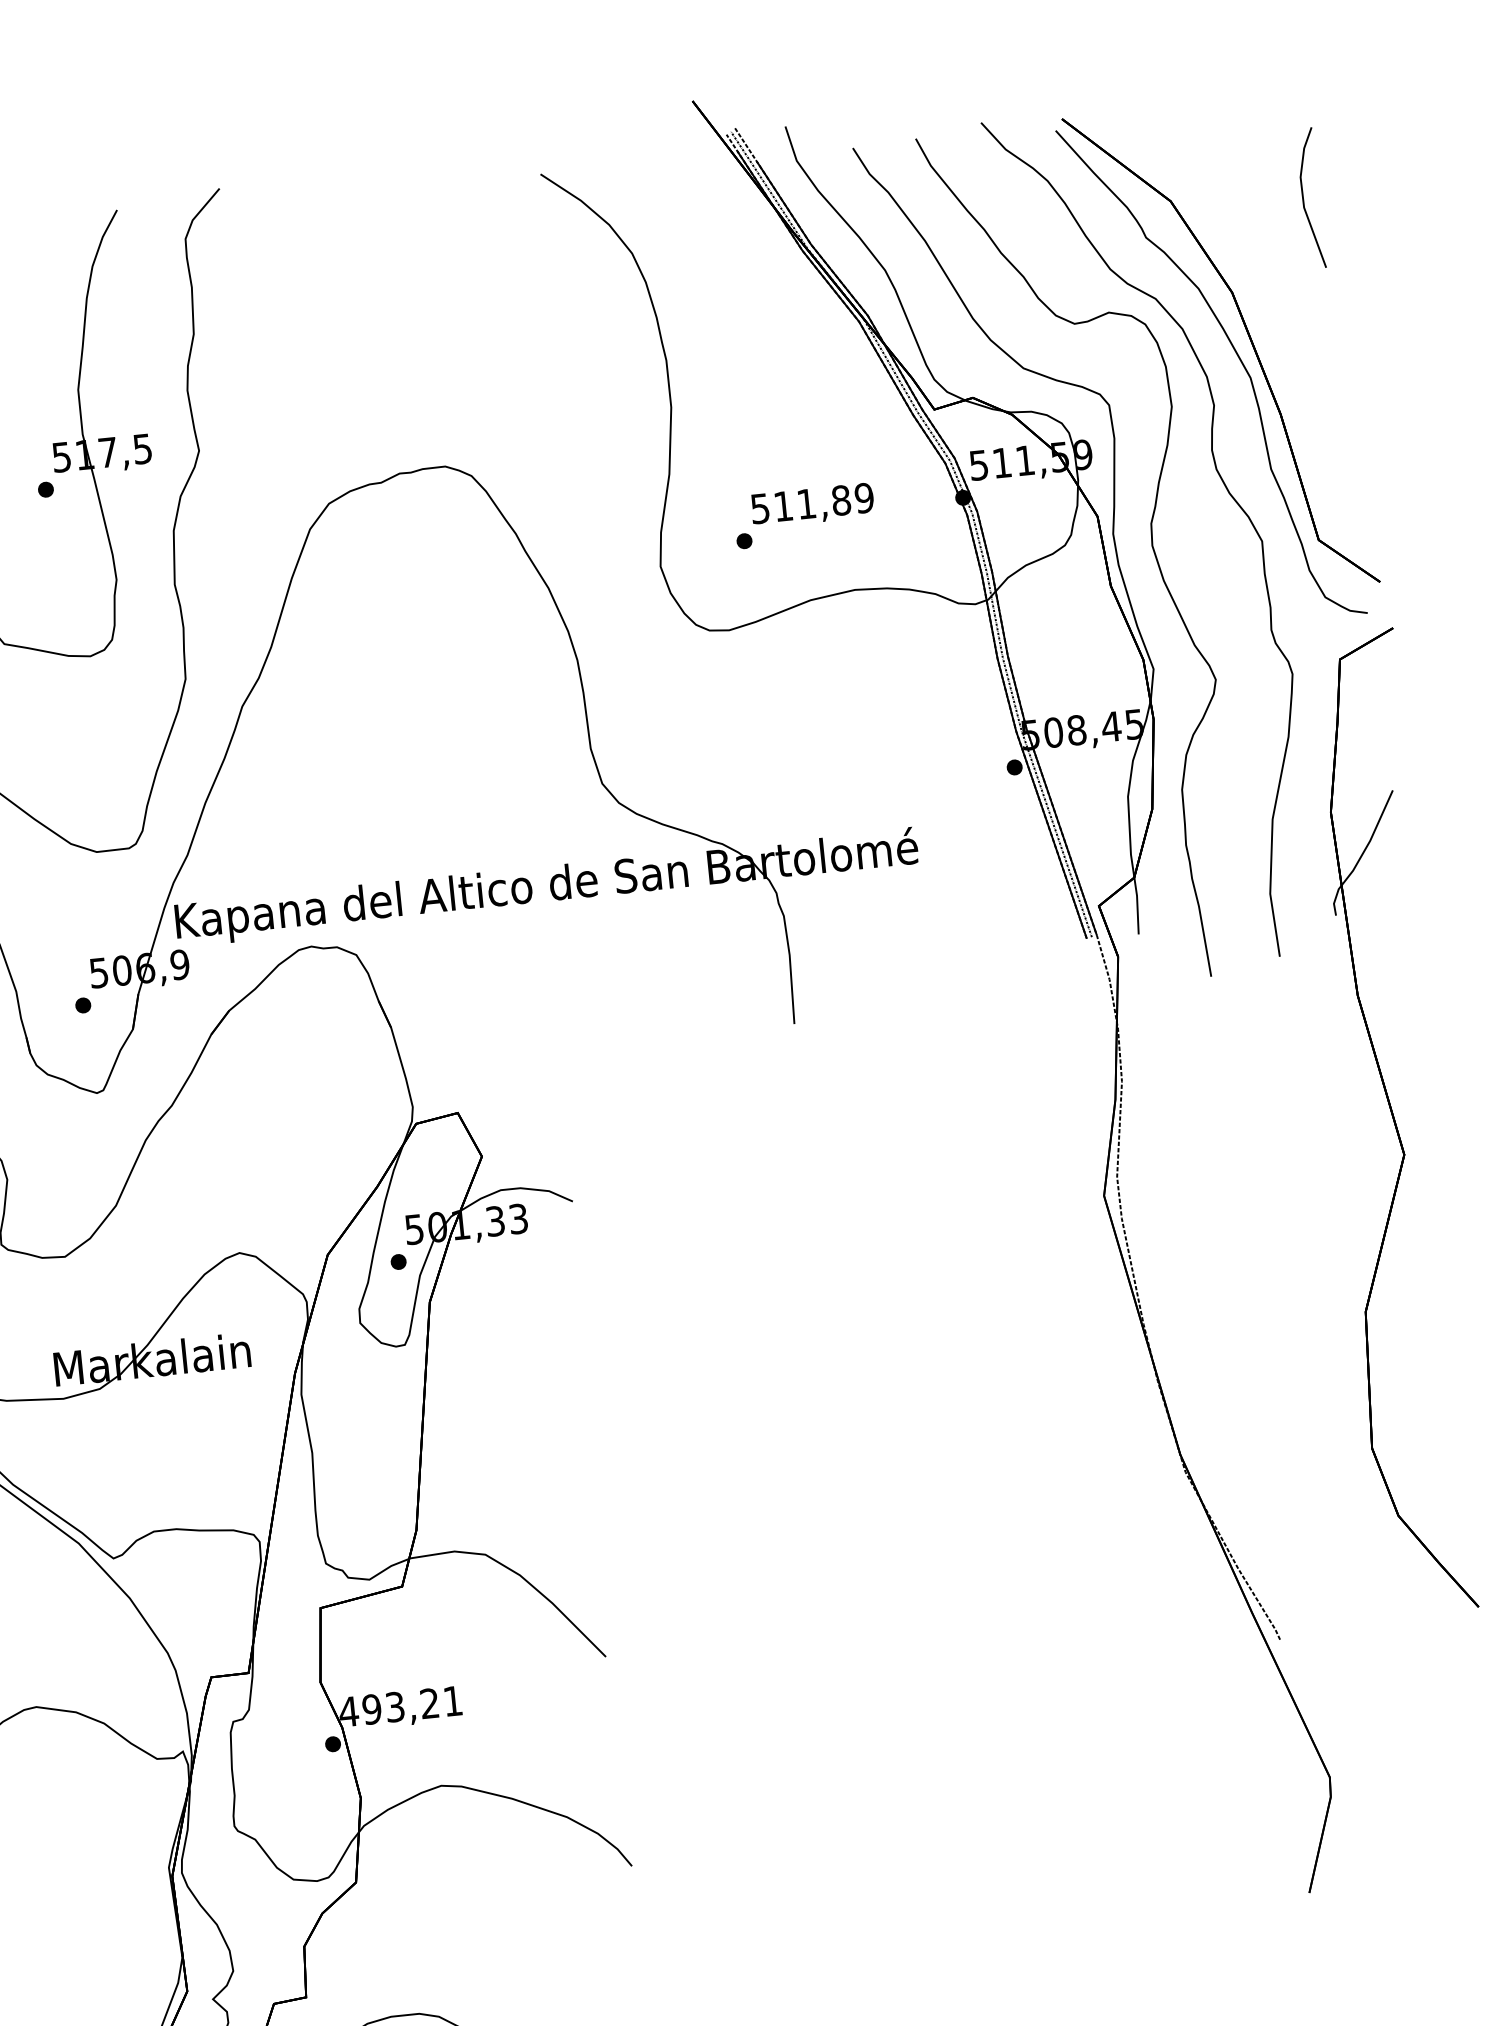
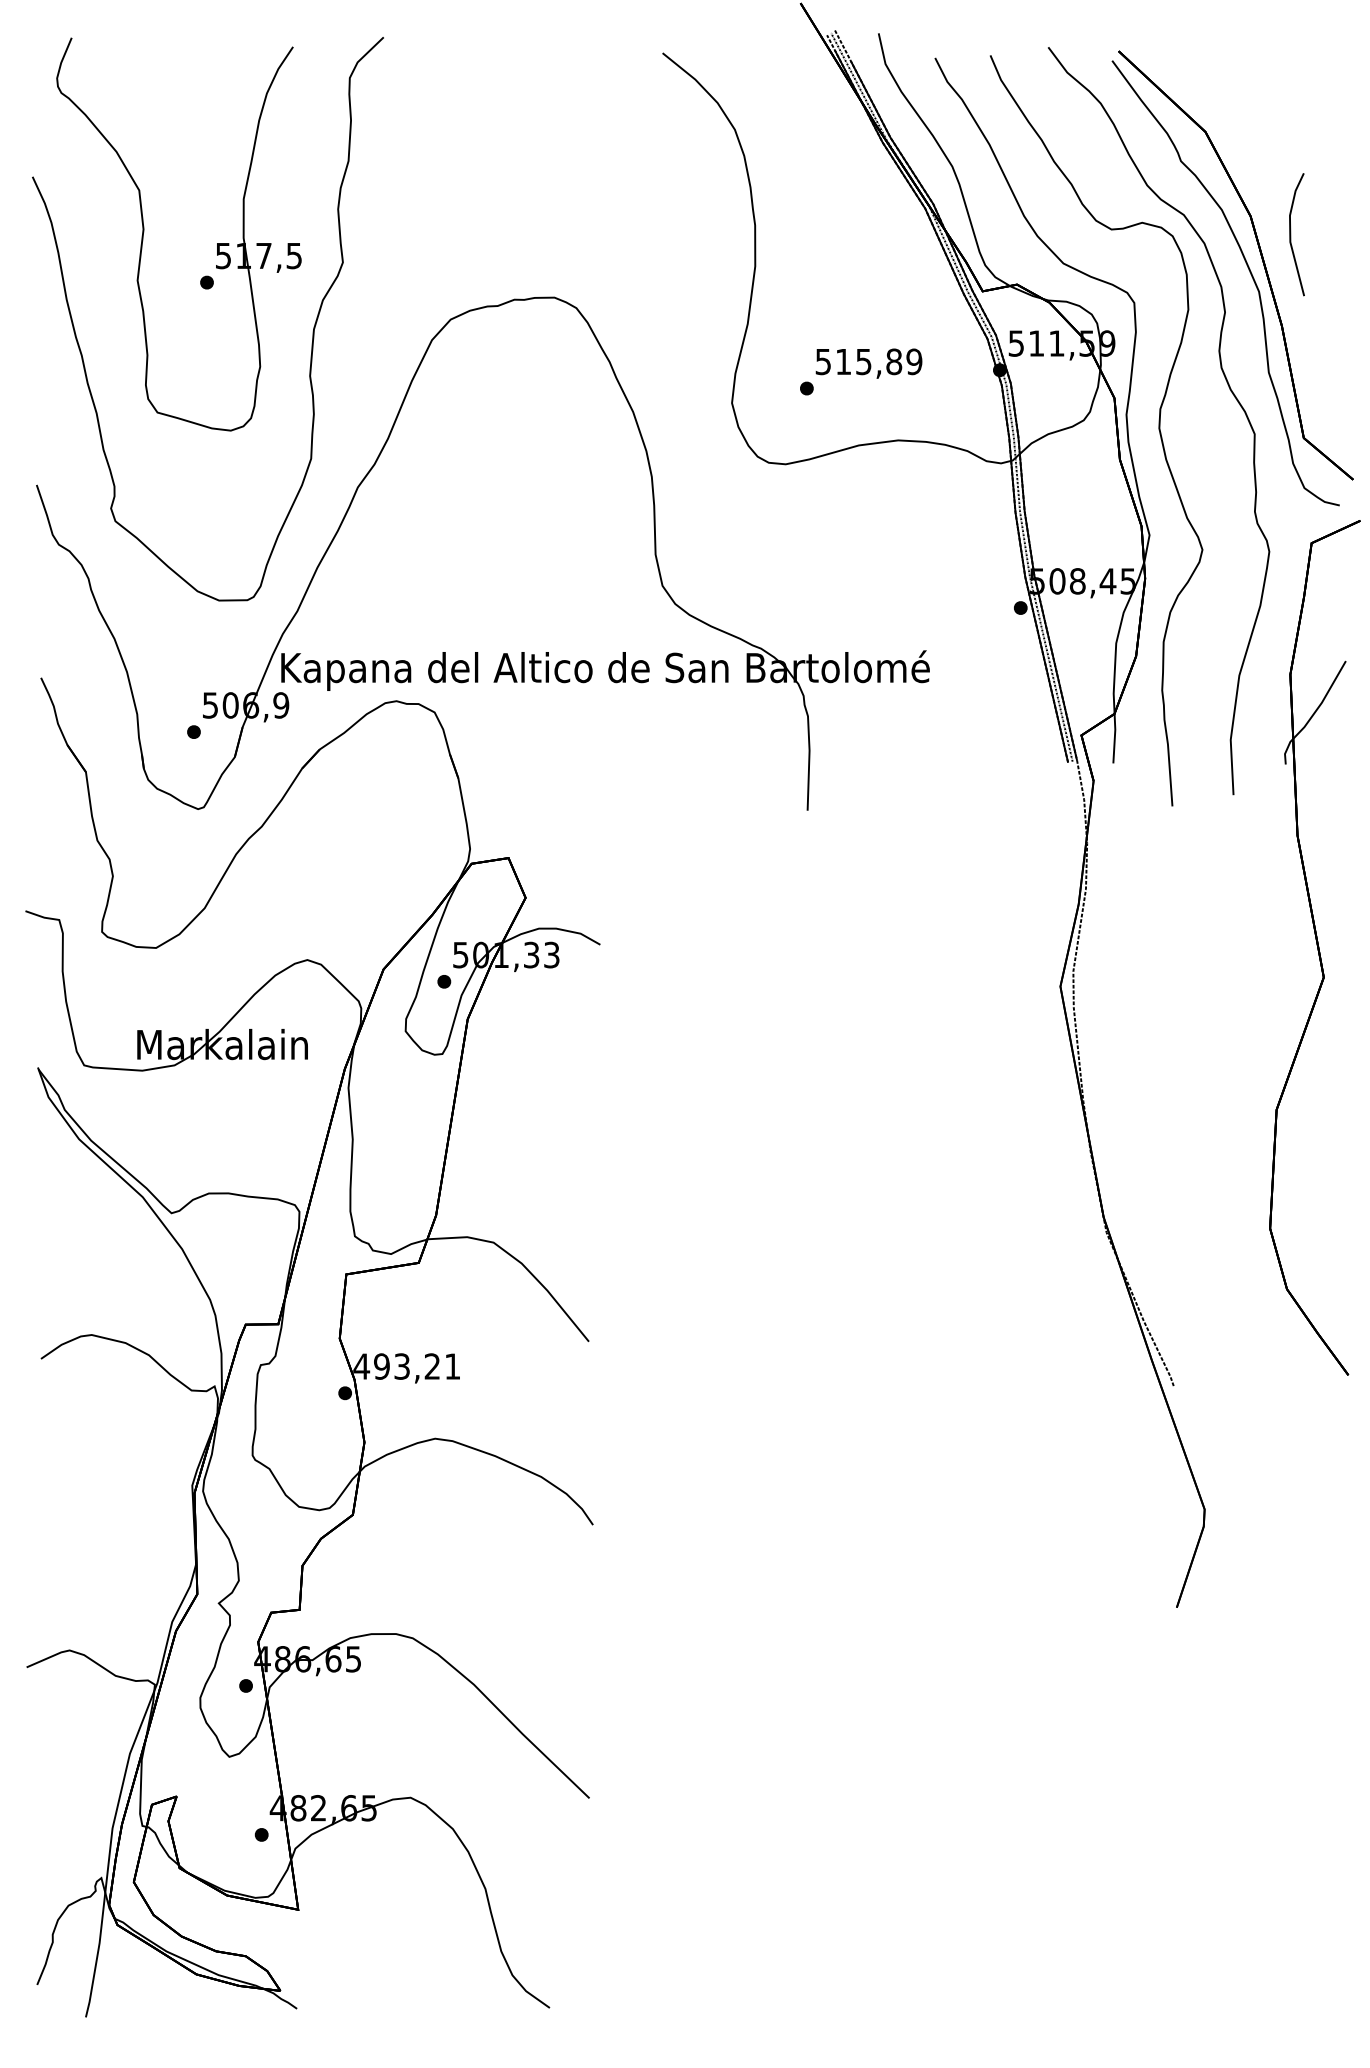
line: (1304, 198) -> (1291, 234), moved
text: (806, 504) -> (863, 362), 511,89 -> 515,89

